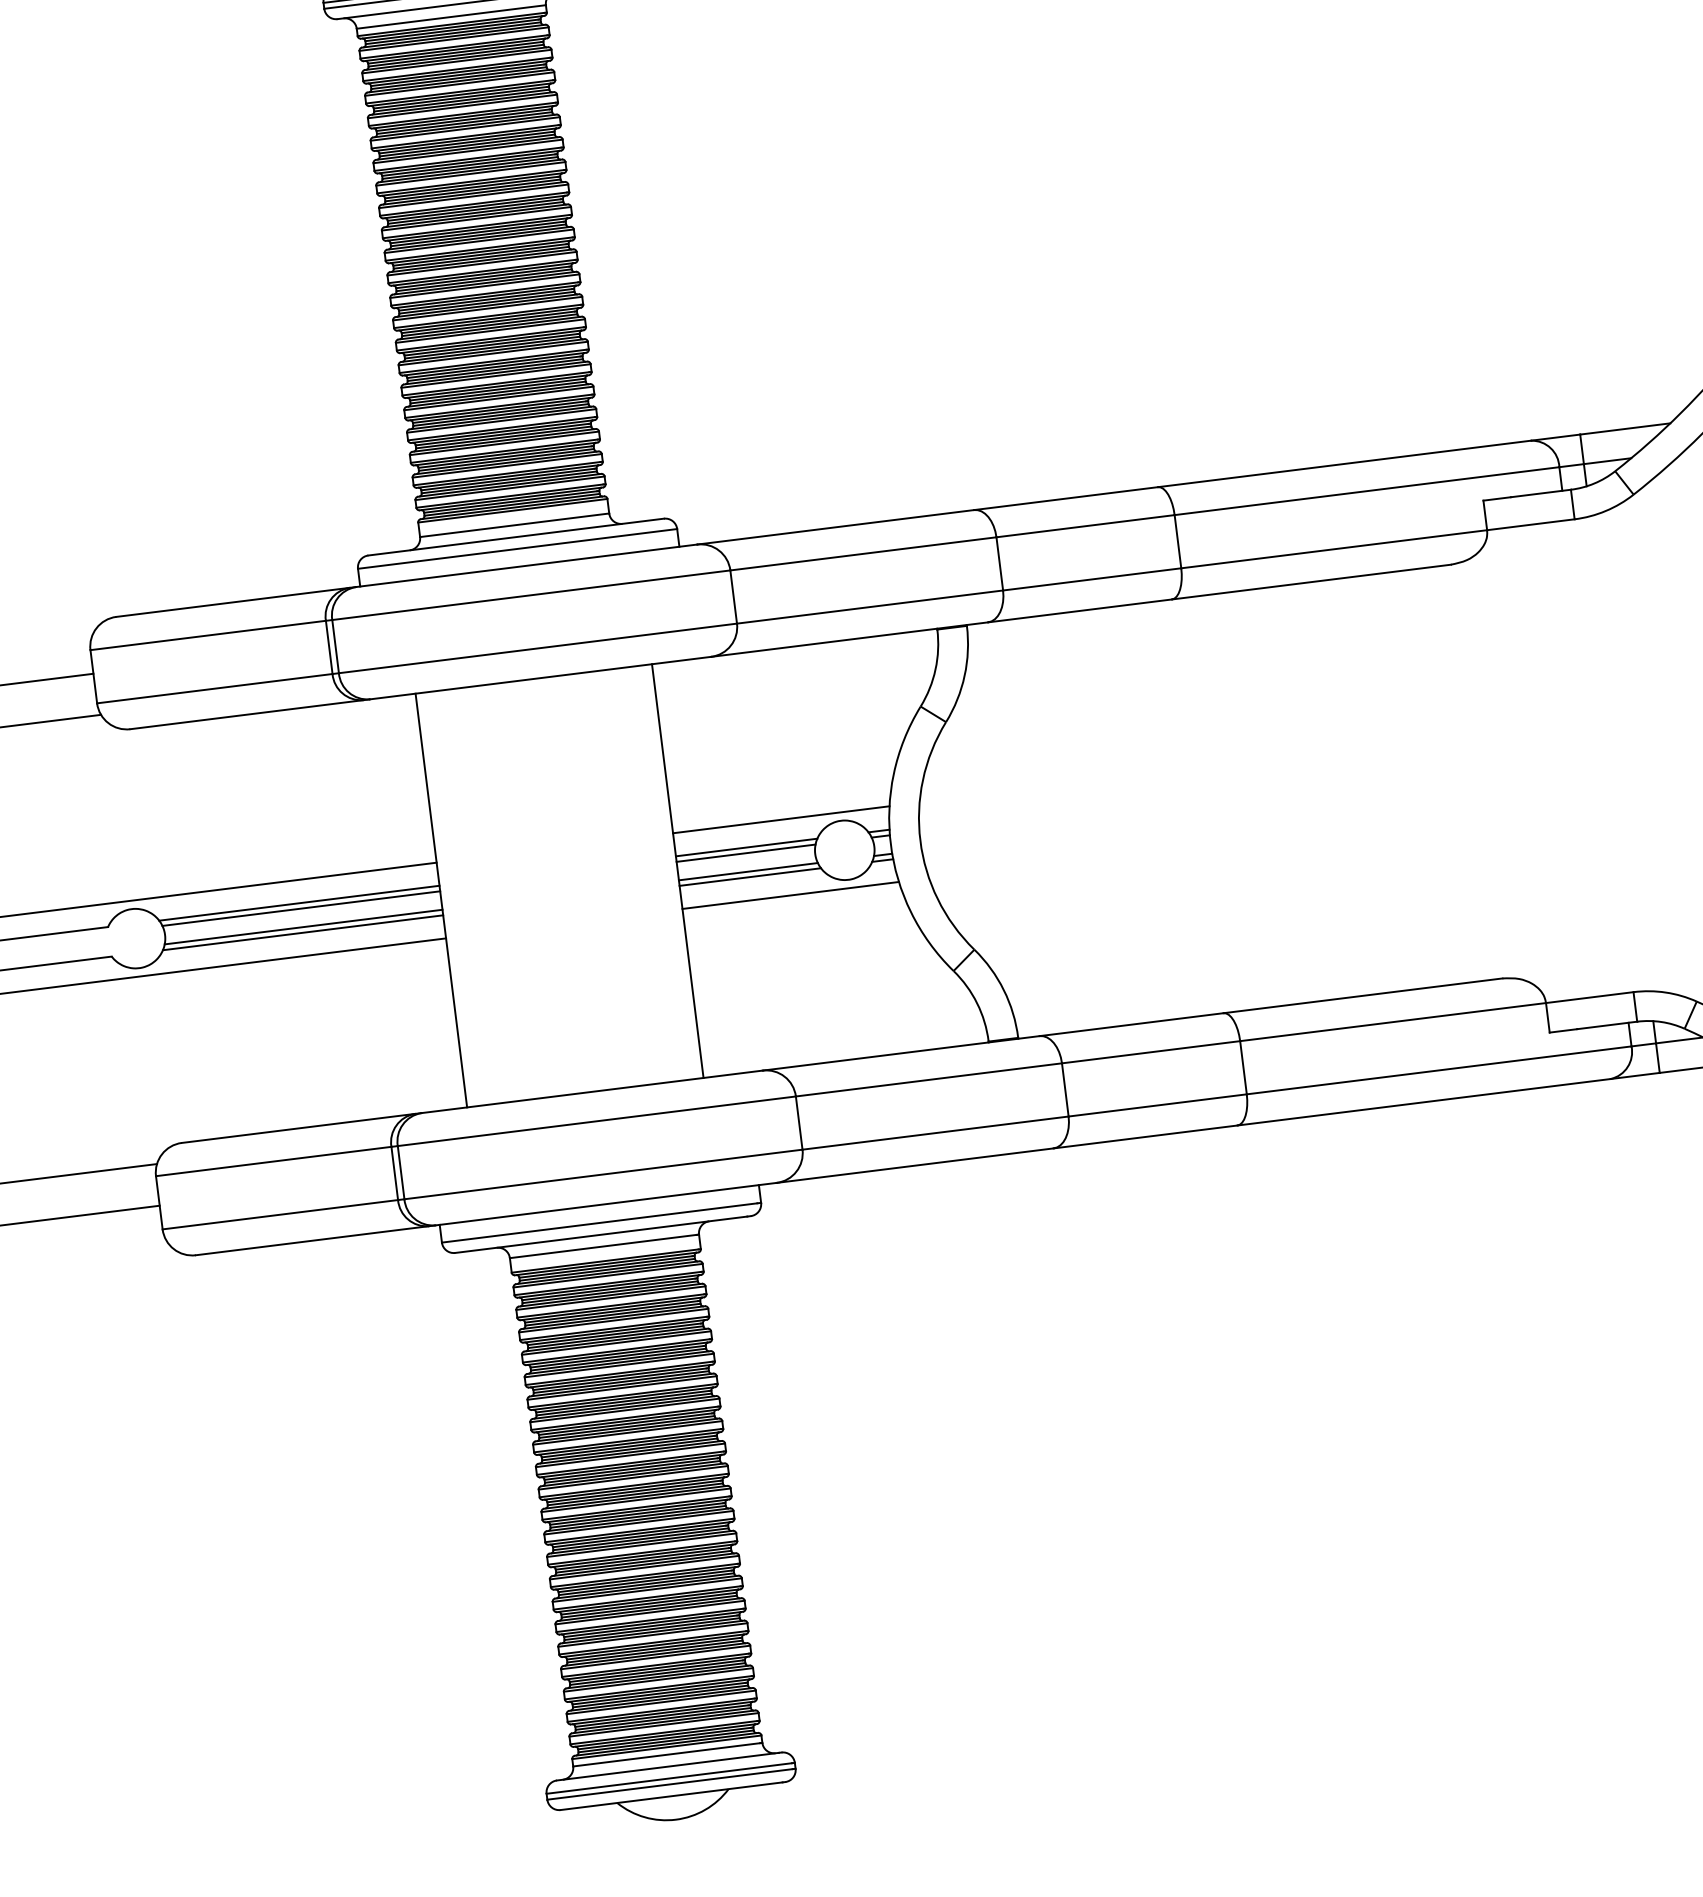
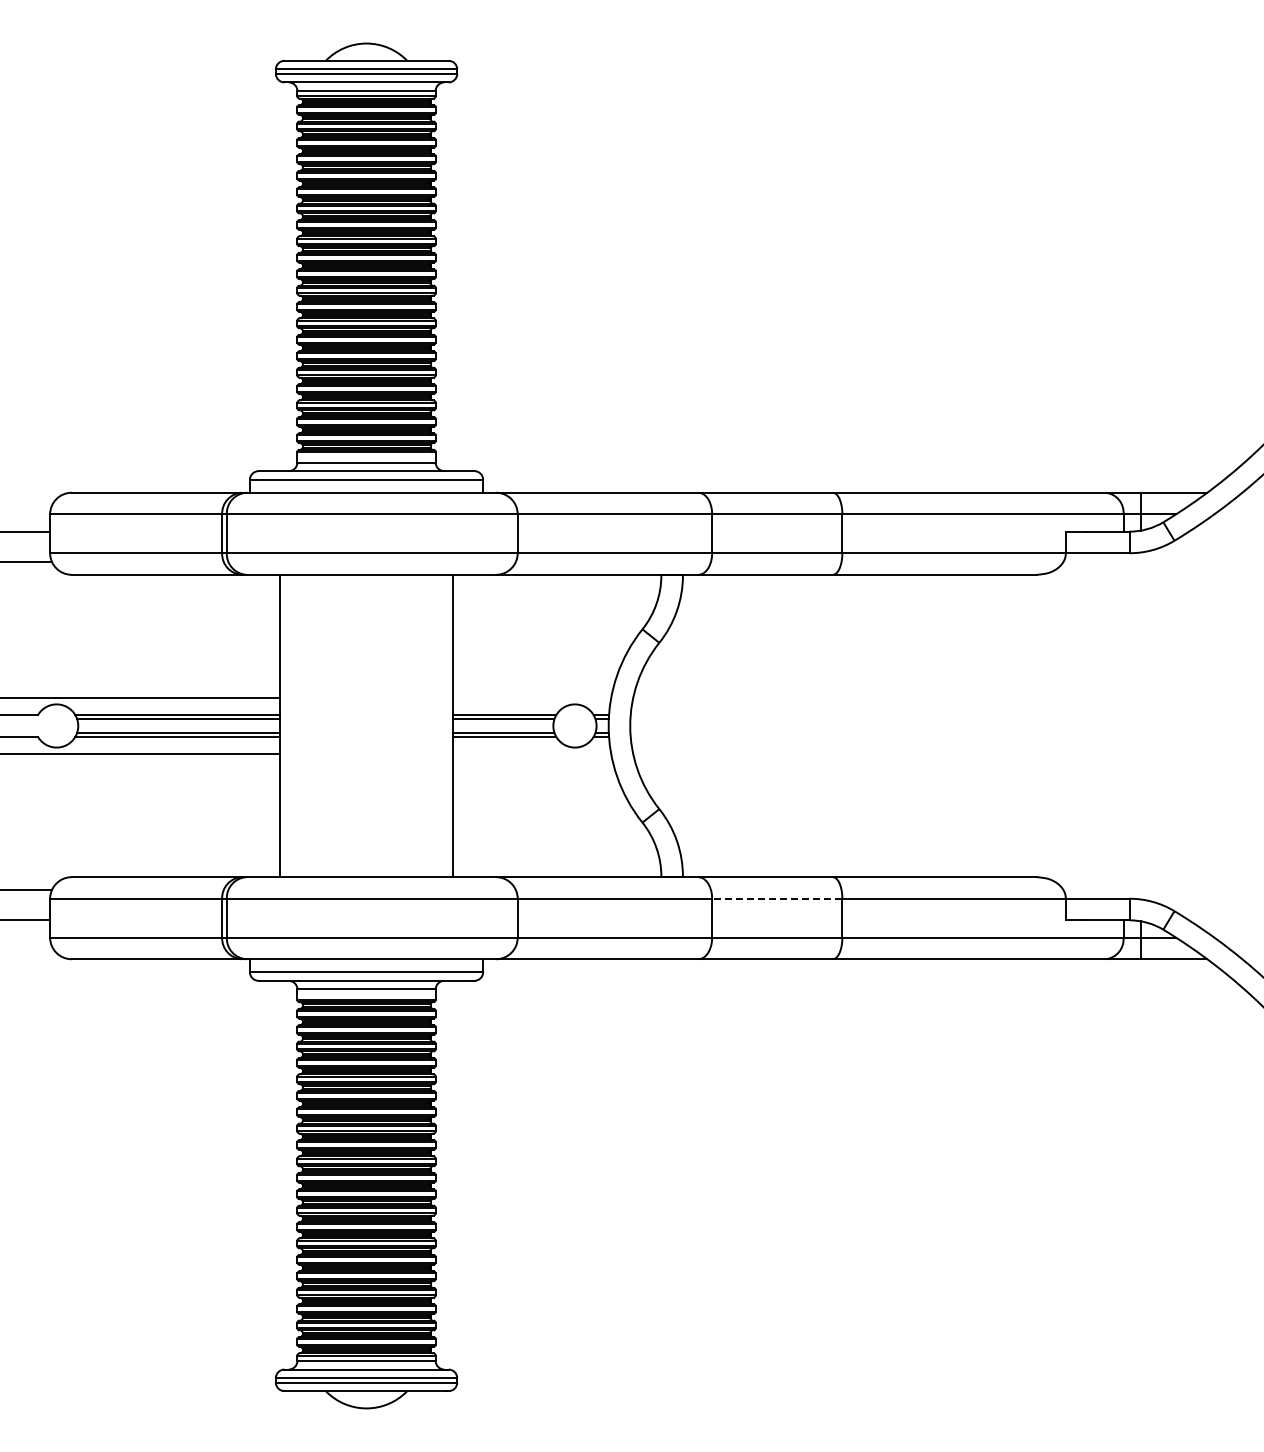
line: (780, 820) -> (531, 698), removed
line: (789, 895) -> (531, 753), removed
line: (1149, 1052) -> (776, 898), solid -> dashed

